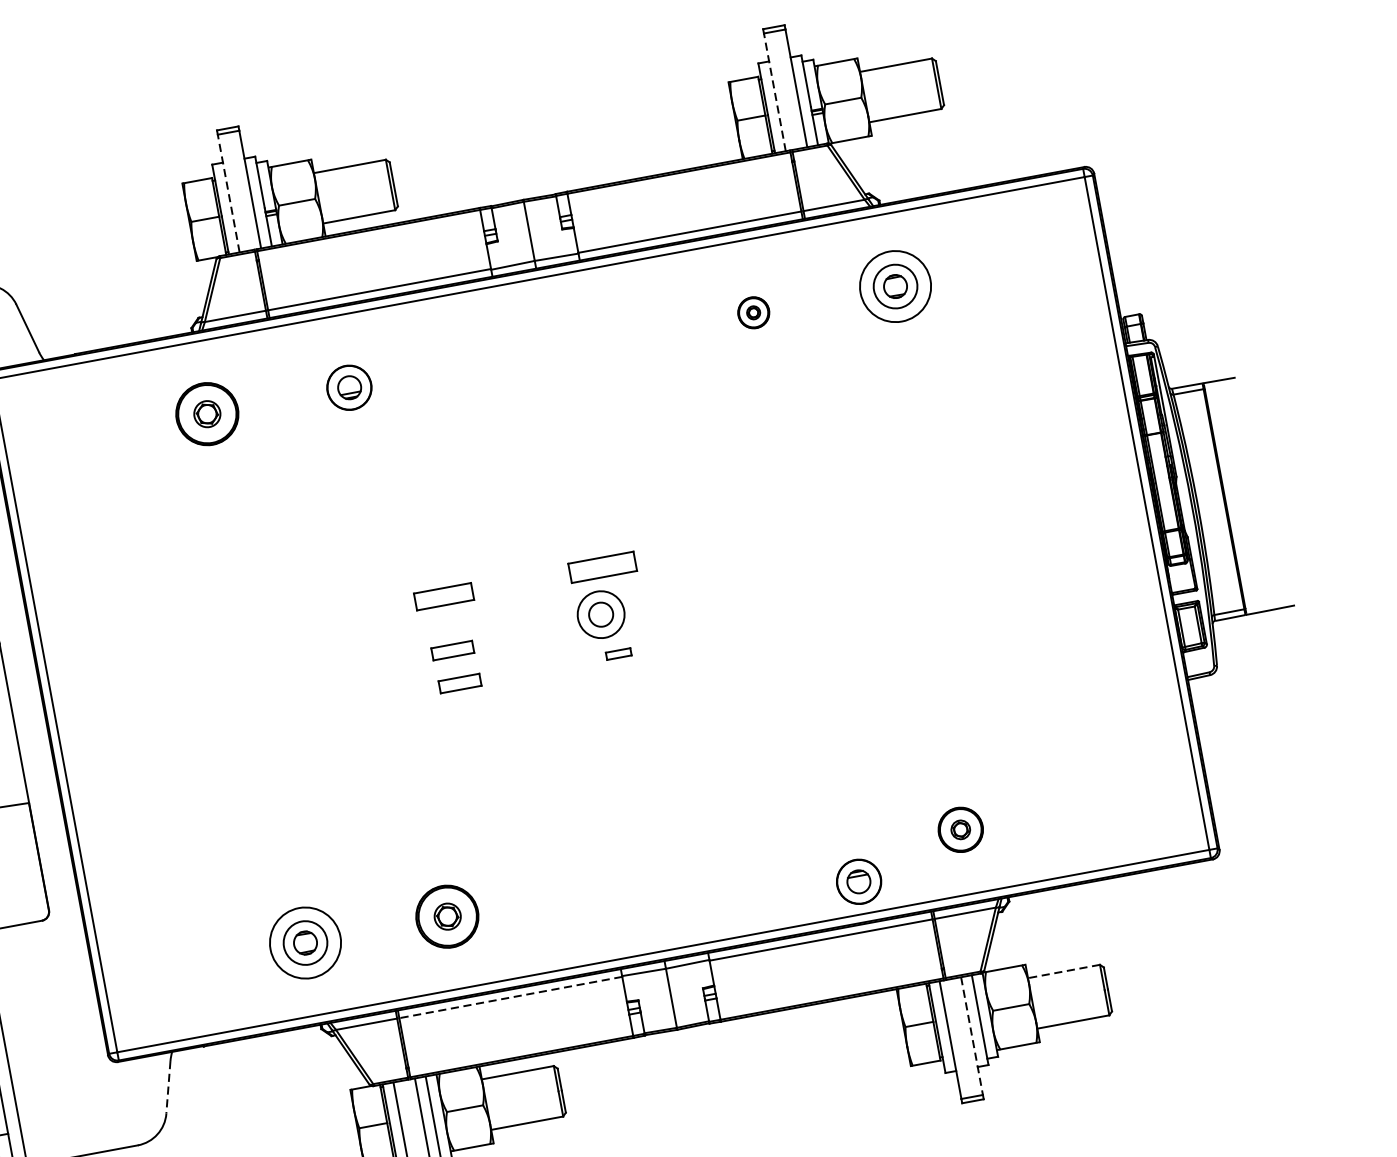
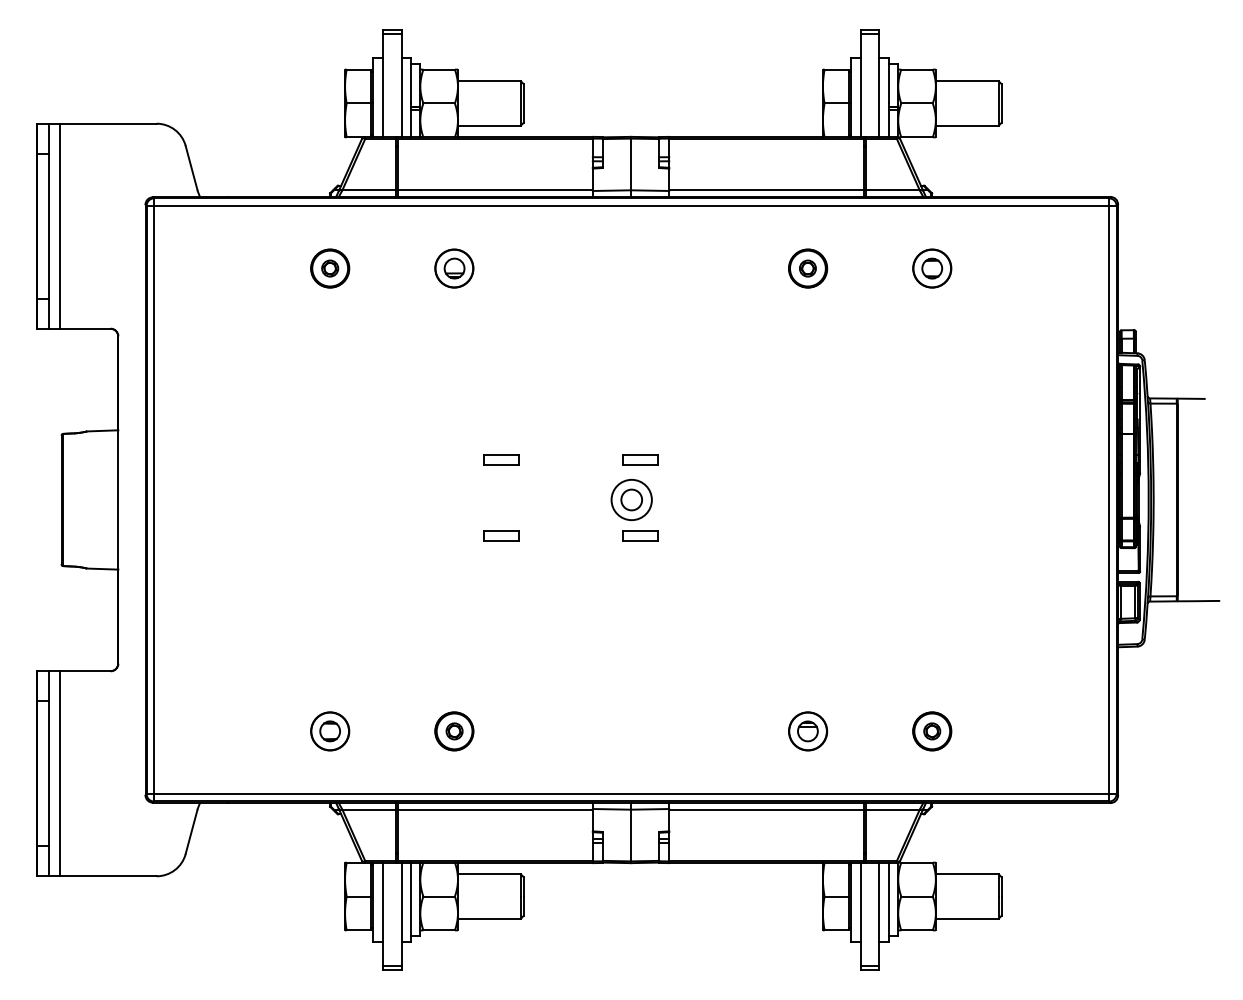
line: (774, 92) -> (860, 85), dashed -> solid
line: (228, 193) -> (382, 85), dashed -> solid
circle: (895, 286) -> (932, 268), size x0.62
part: (754, 312) -> (808, 268), size x1.43
part: (207, 413) -> (330, 268), size x0.71
part: (602, 566) -> (640, 459), size x0.62
part: (443, 596) -> (501, 459), size x0.71
part: (452, 649) -> (500, 506), removed
part: (618, 653) -> (640, 535), size x1.67
part: (961, 829) -> (932, 731), moved
part: (859, 881) -> (808, 731), moved
part: (447, 916) -> (454, 731), size x0.71
circle: (305, 943) -> (330, 731), size x0.62
line: (1063, 971) -> (966, 874), dashed -> solid
line: (510, 997) -> (495, 809), dashed -> solid
line: (972, 1035) -> (879, 914), dashed -> solid
line: (168, 1087) -> (191, 832), dashed -> solid

